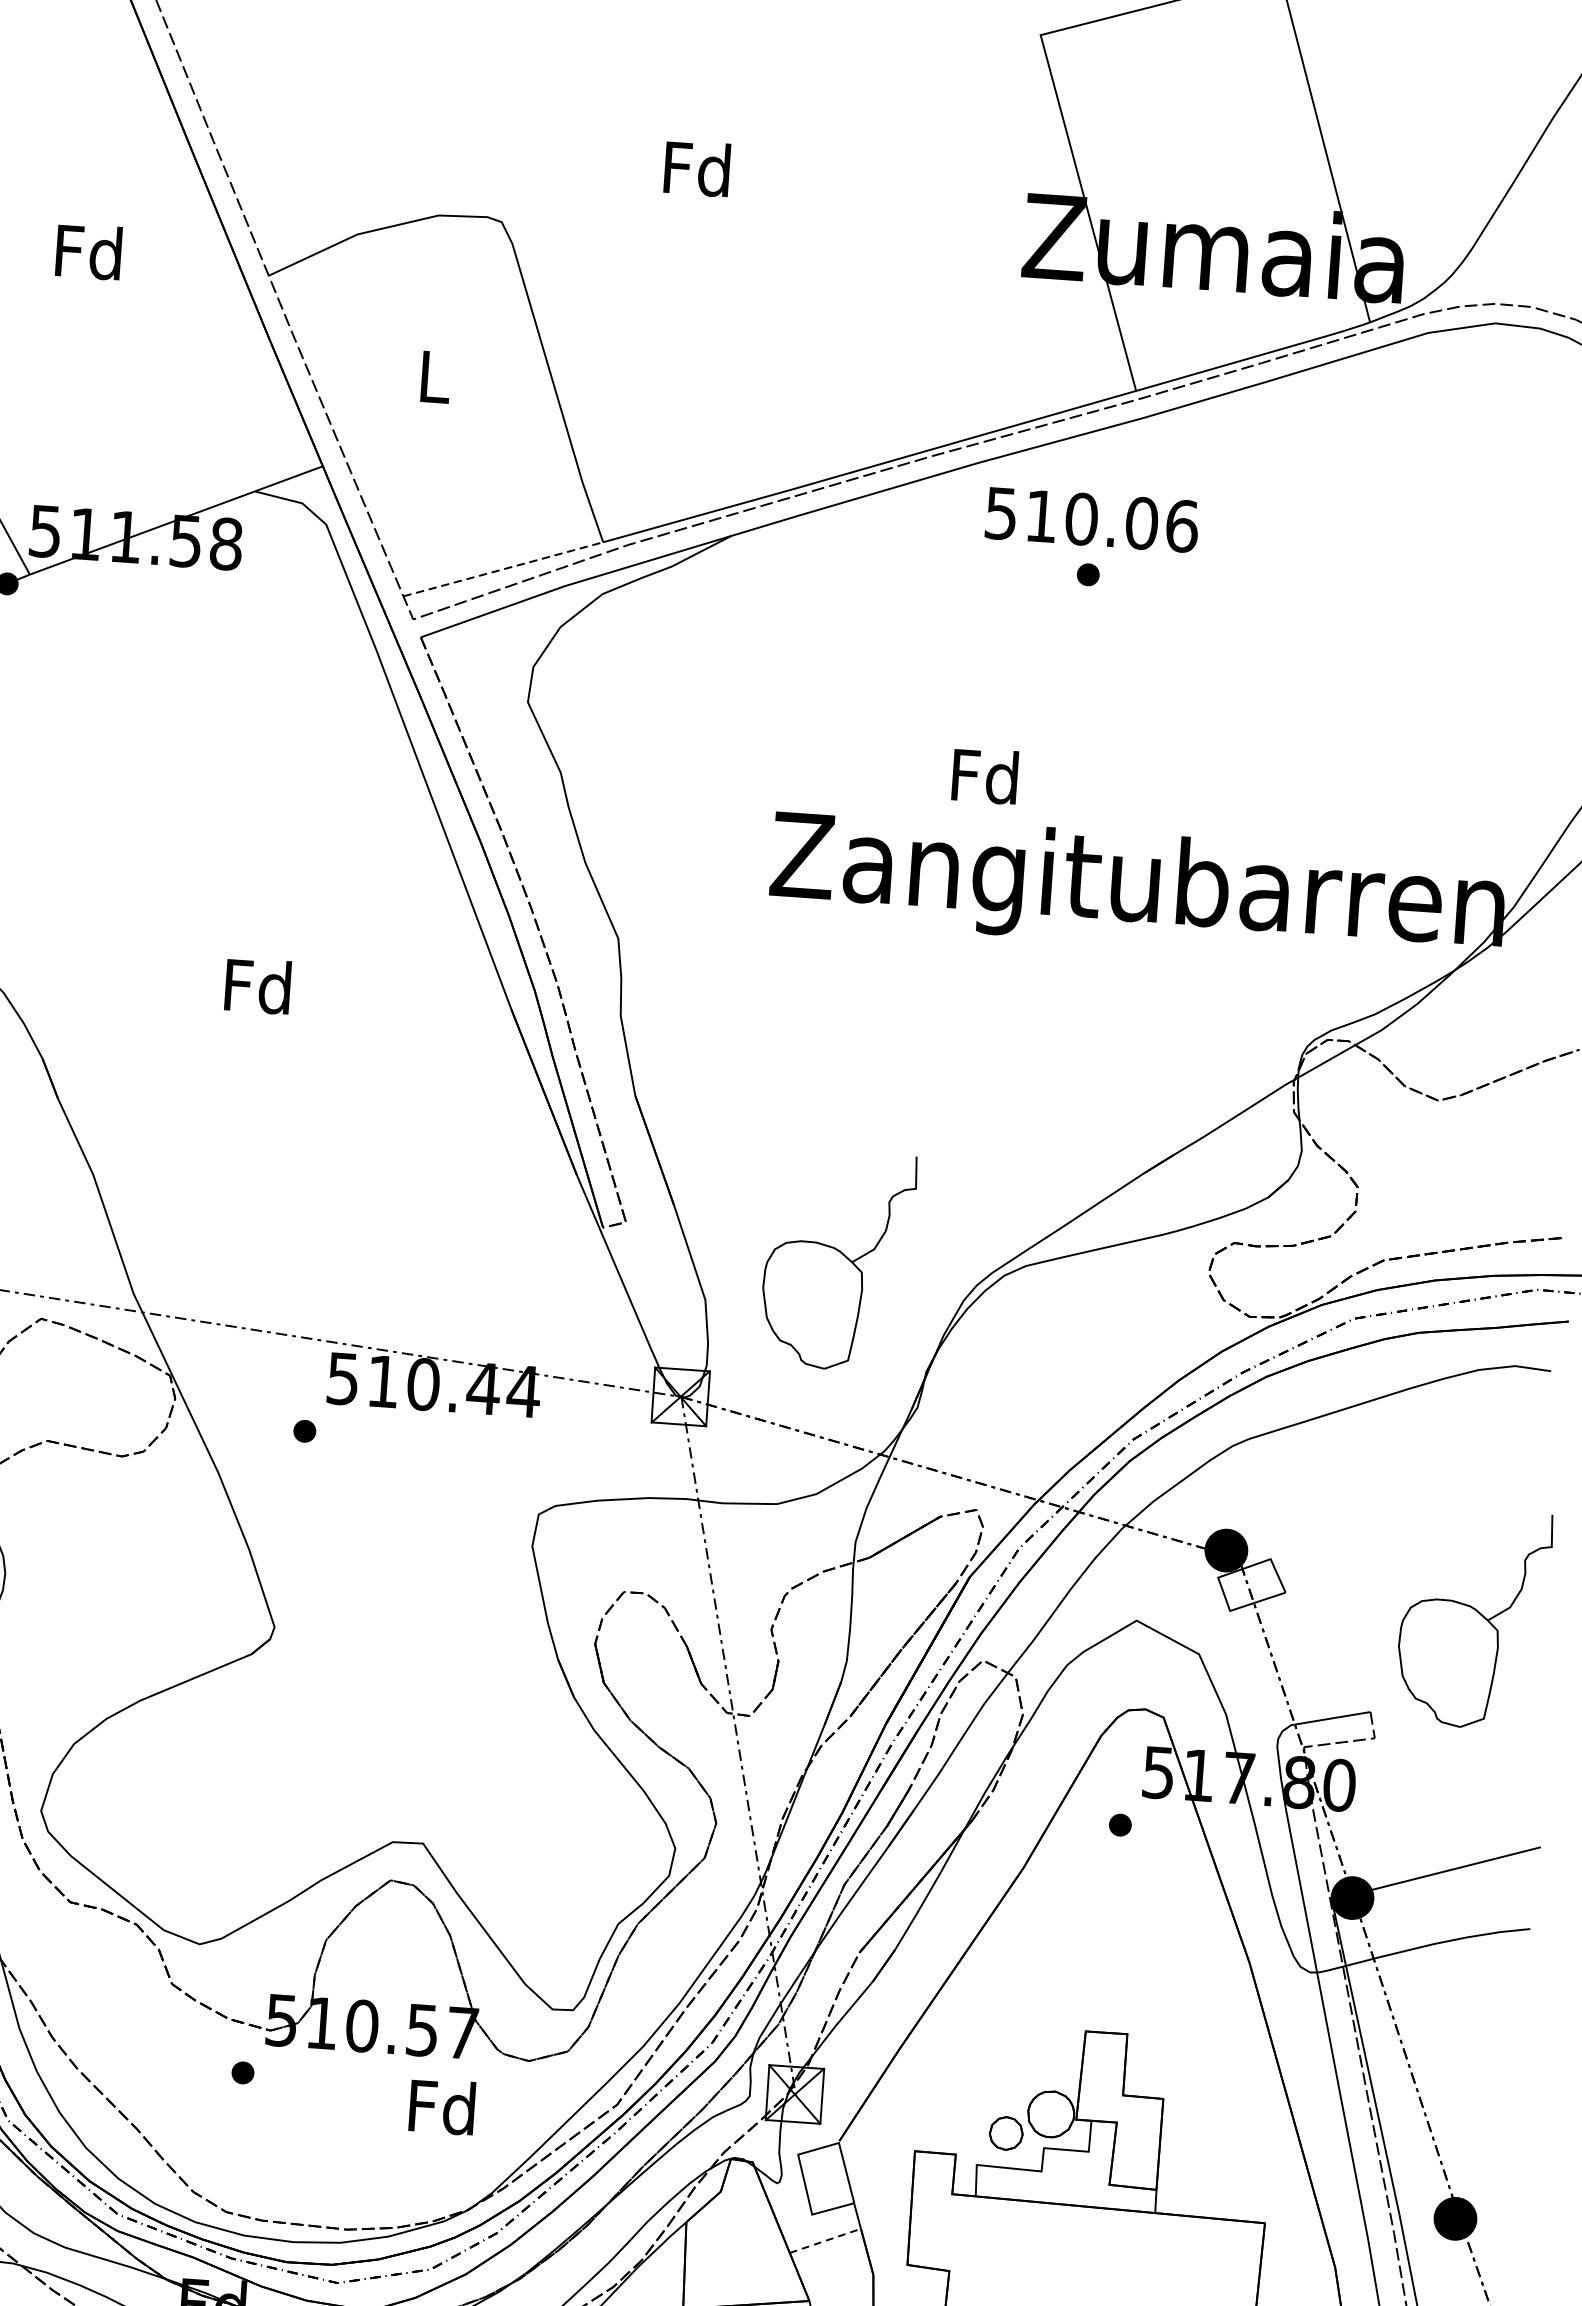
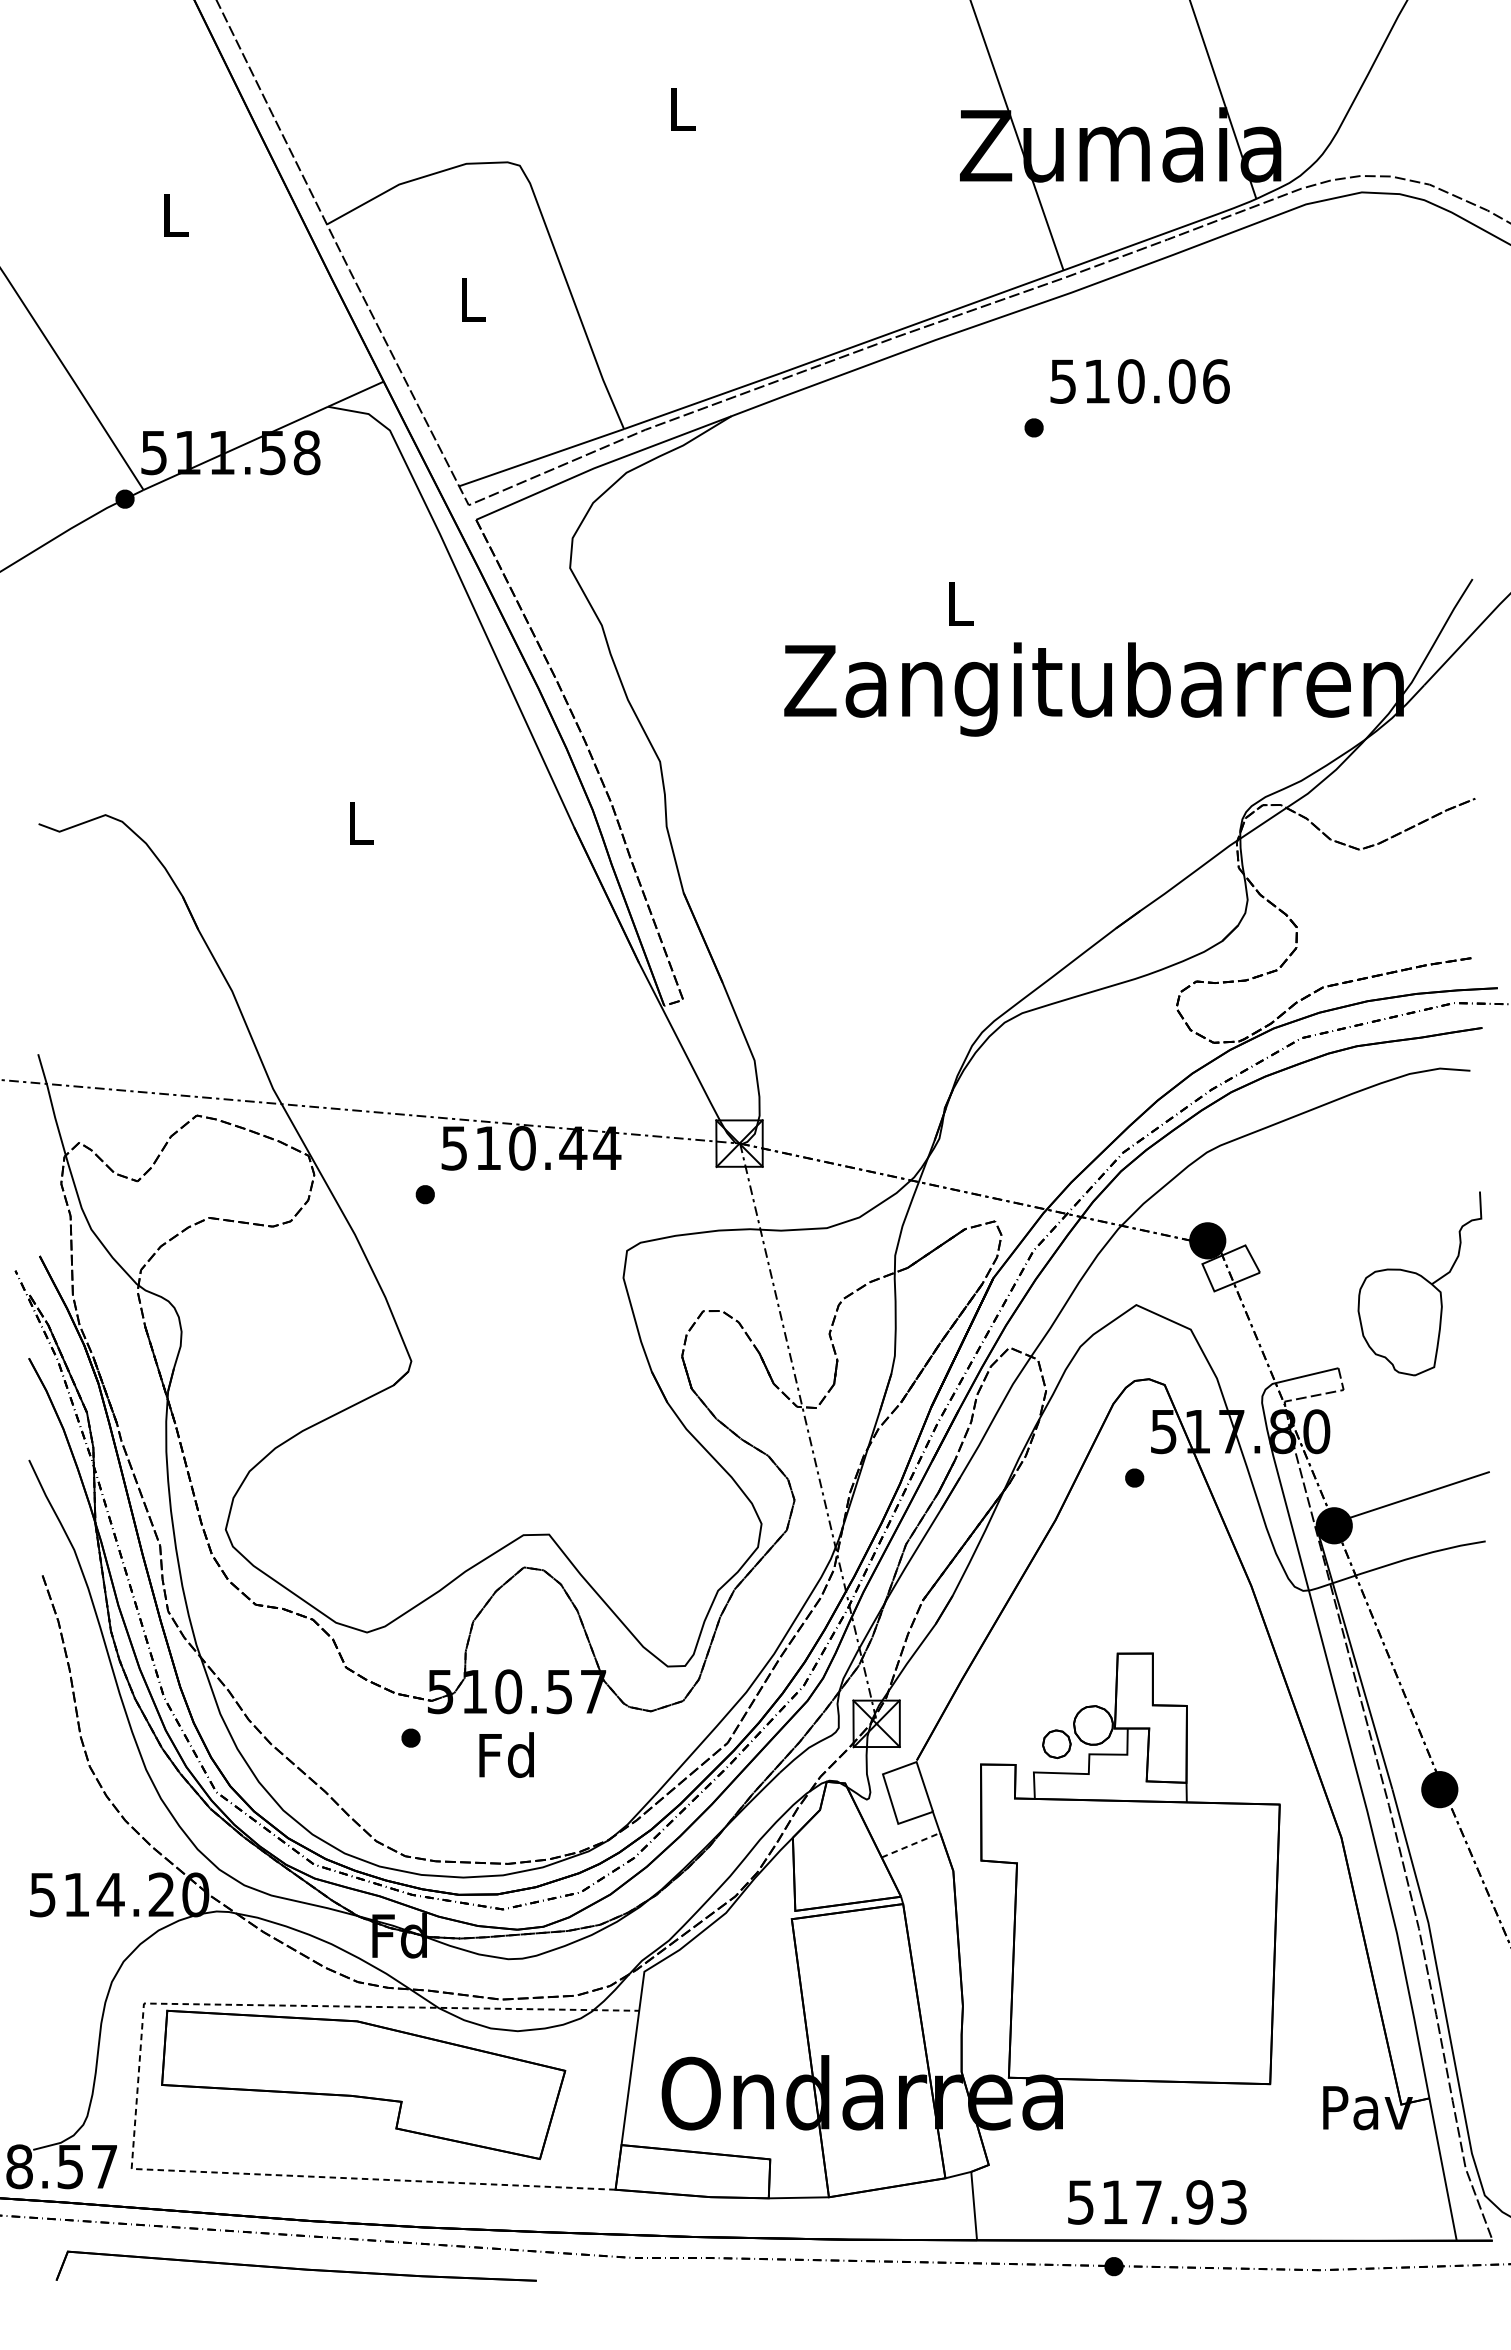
text: (697, 169) -> (681, 109), Fd -> L
text: (89, 251) -> (174, 214), Fd -> L
text: (1091, 519) -> (1139, 381), moved
line: (503, 569) -> (541, 457), dashed -> solid
text: (985, 776) -> (959, 603), Fd -> L
text: (257, 985) -> (359, 822), Fd -> L
part: (837, 1260) -> (863, 1019), removed
text: (442, 2106) -> (506, 1754), moved

